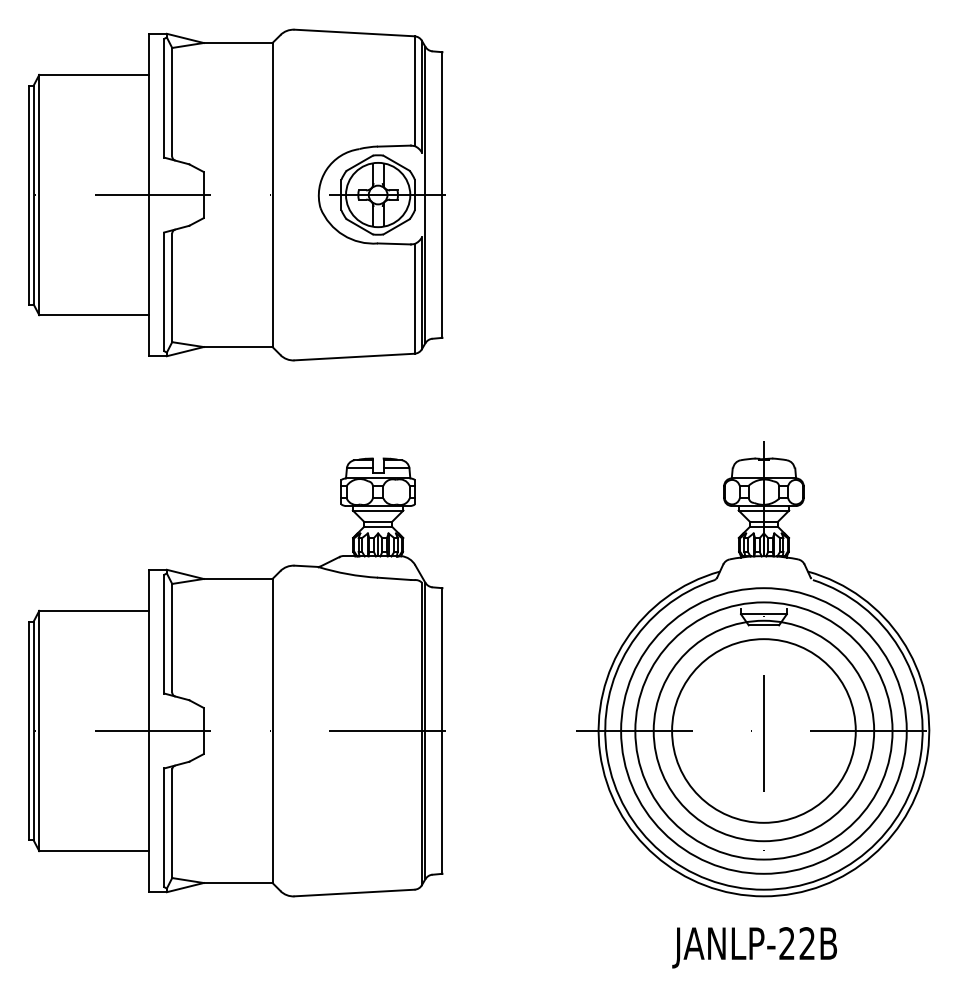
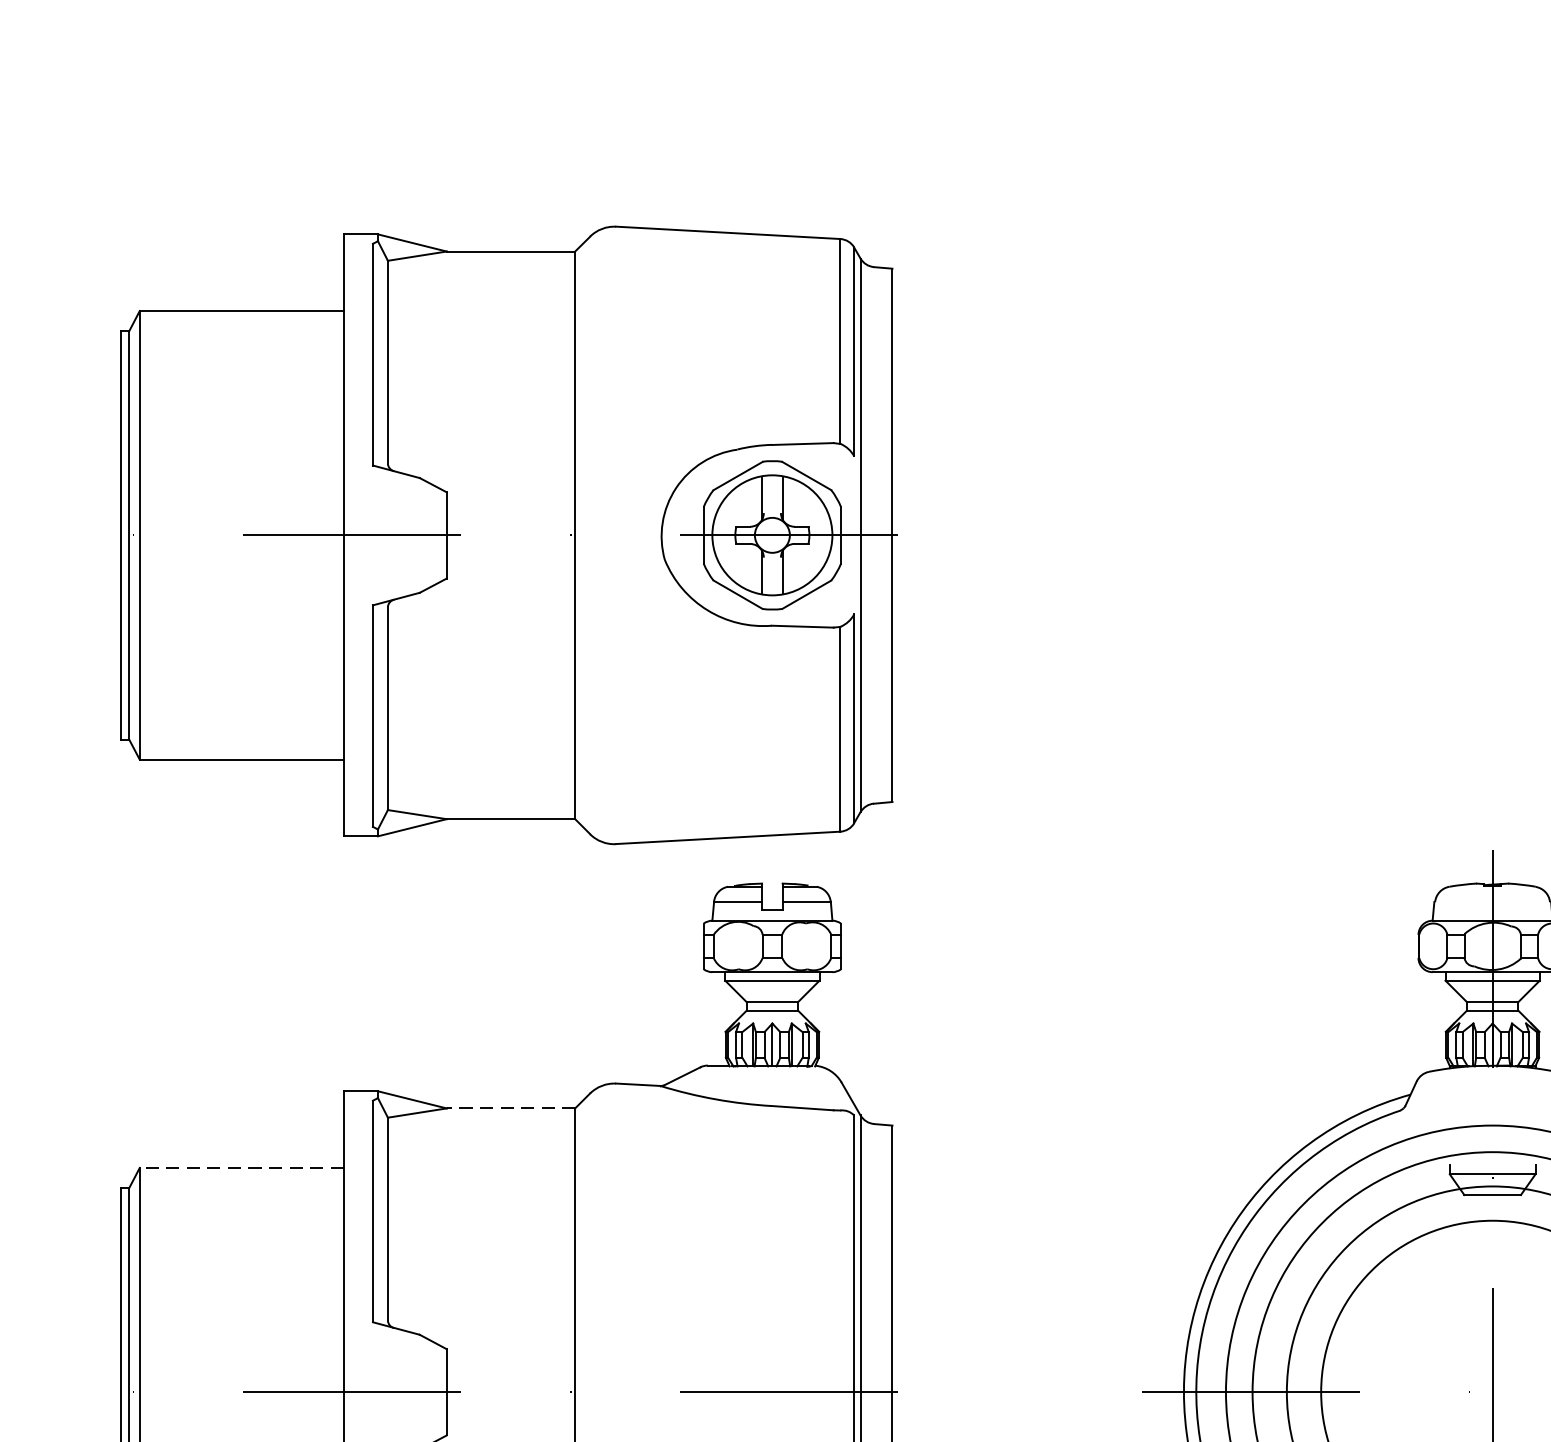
part: (236, 194) -> (507, 534), moved
line: (237, 578) -> (509, 1107), solid -> dashed
line: (93, 610) -> (240, 1167), solid -> dashed

